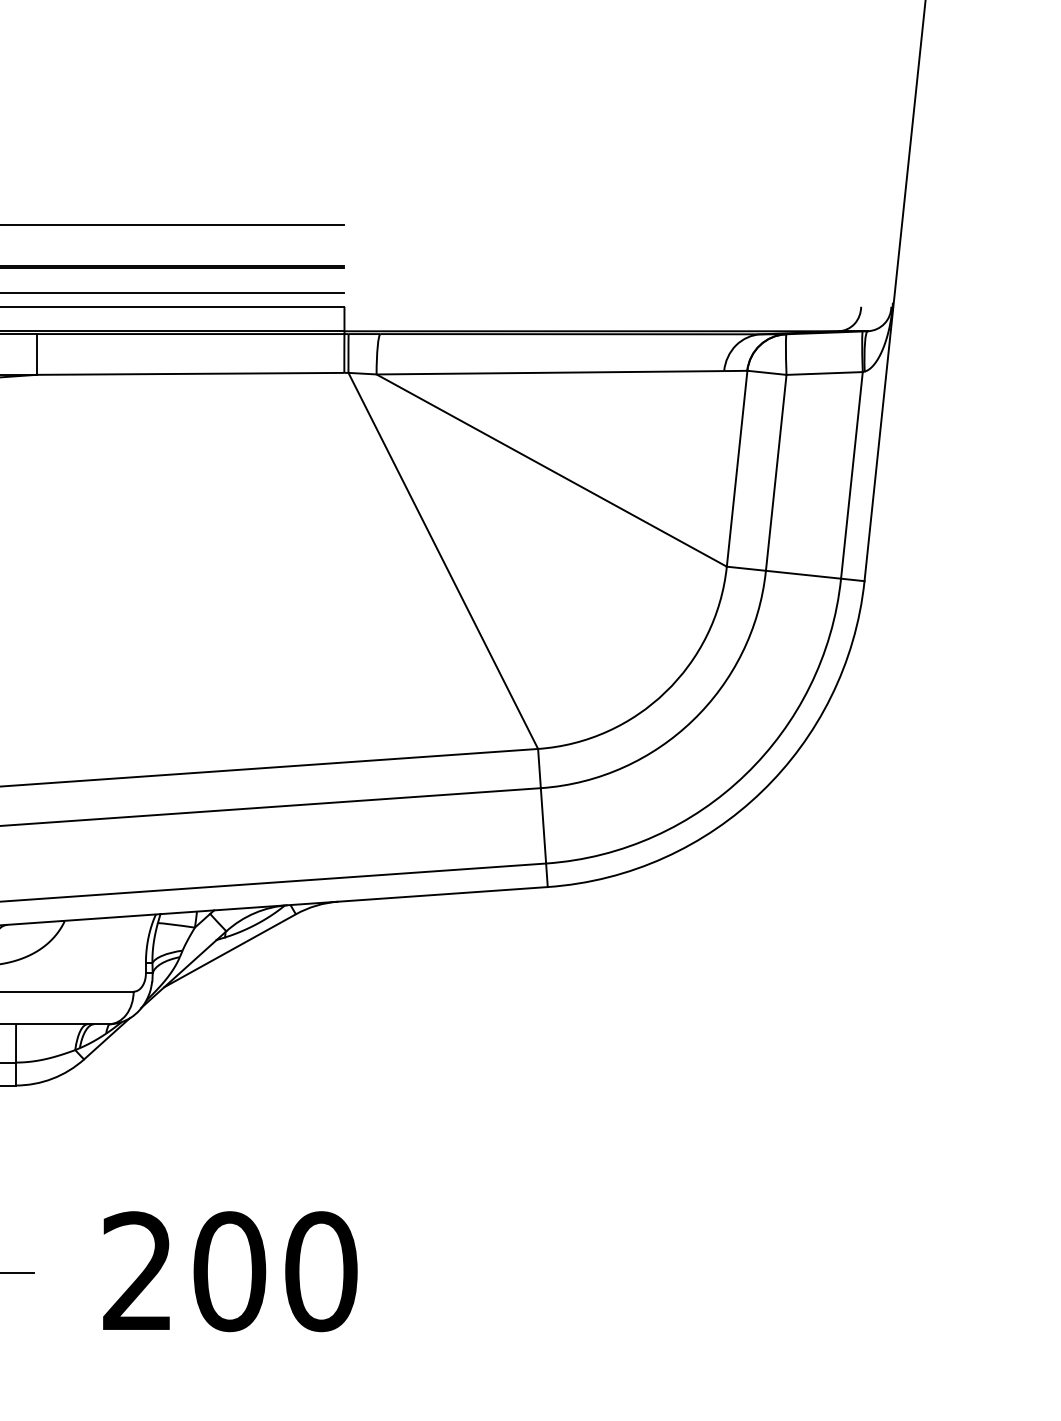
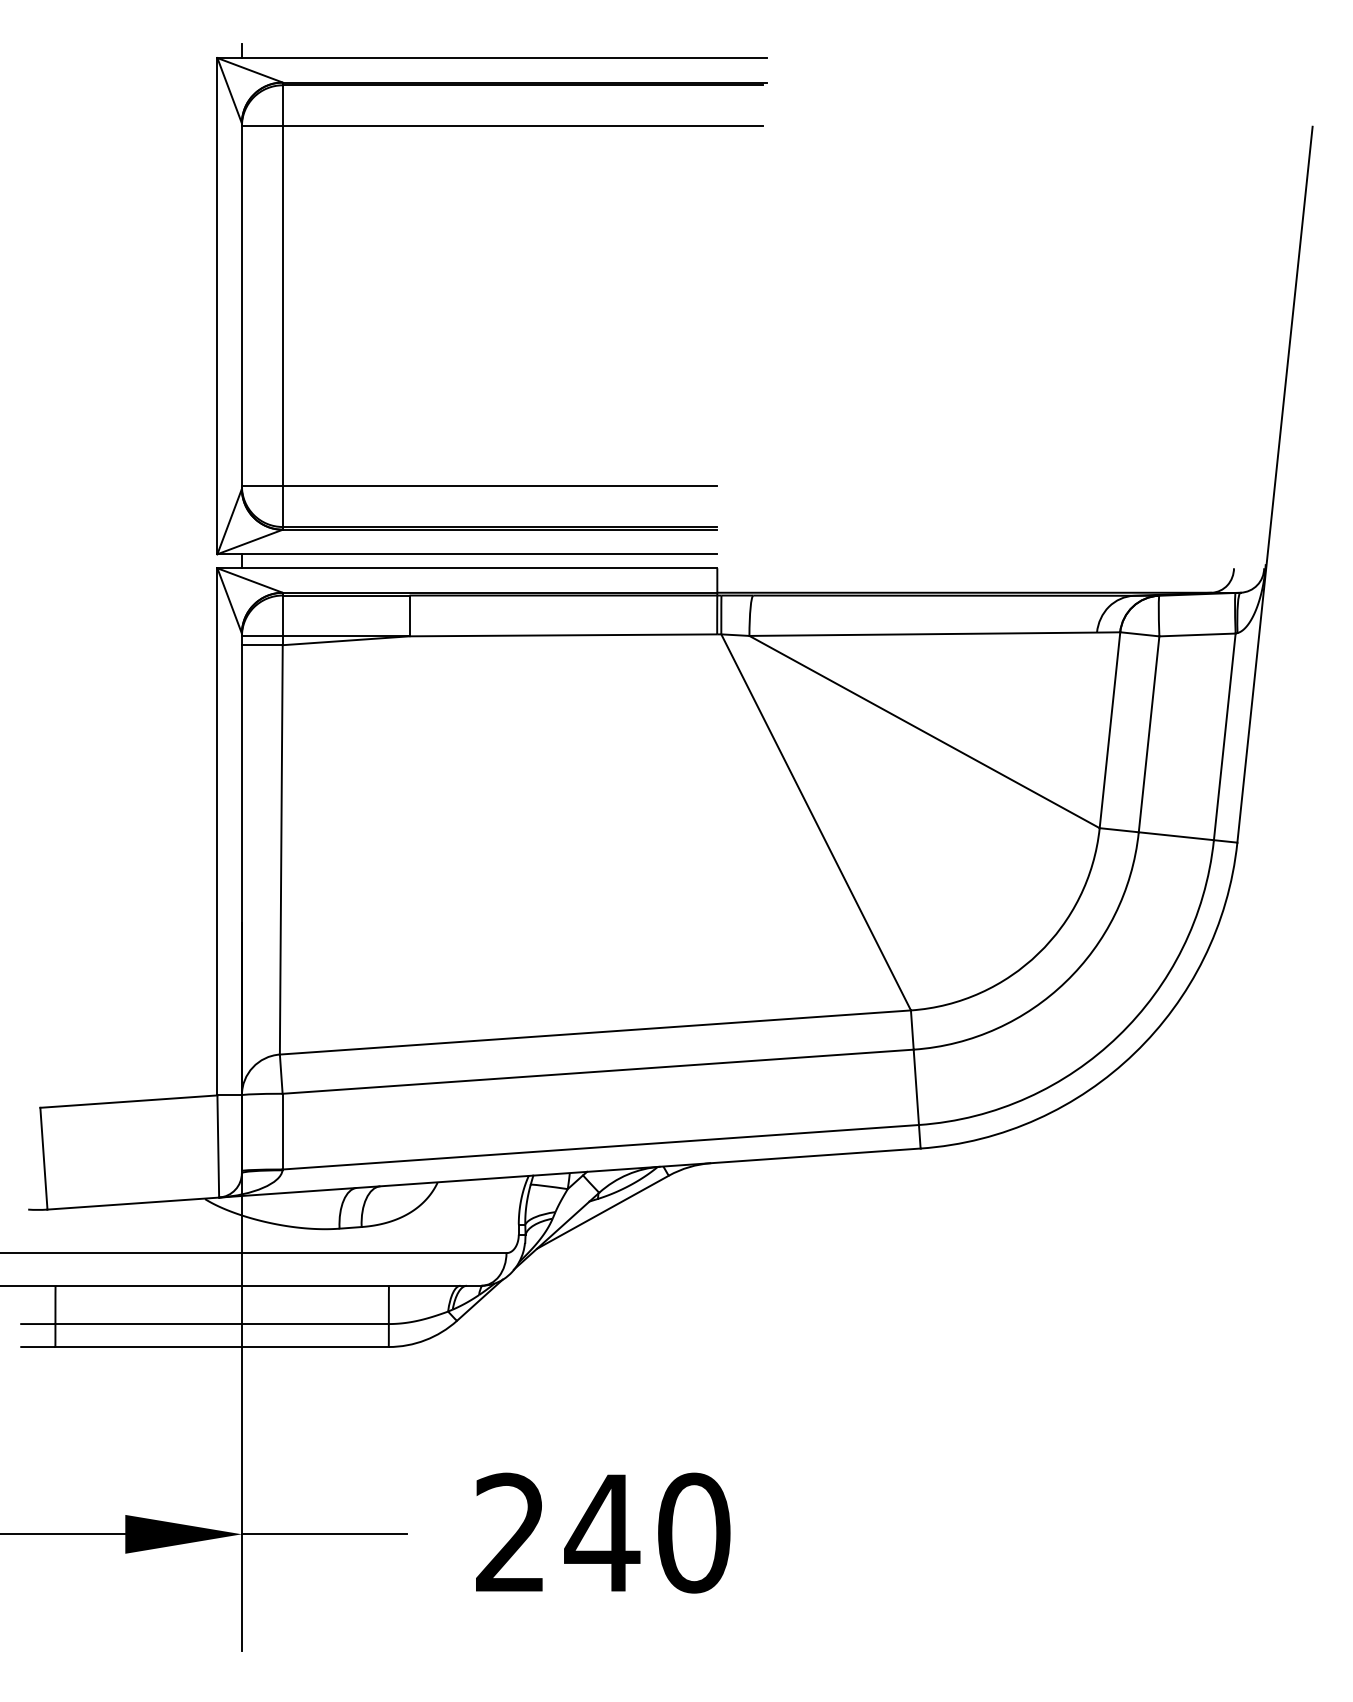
text: (229, 1271) -> (602, 1532), 200 -> 240

